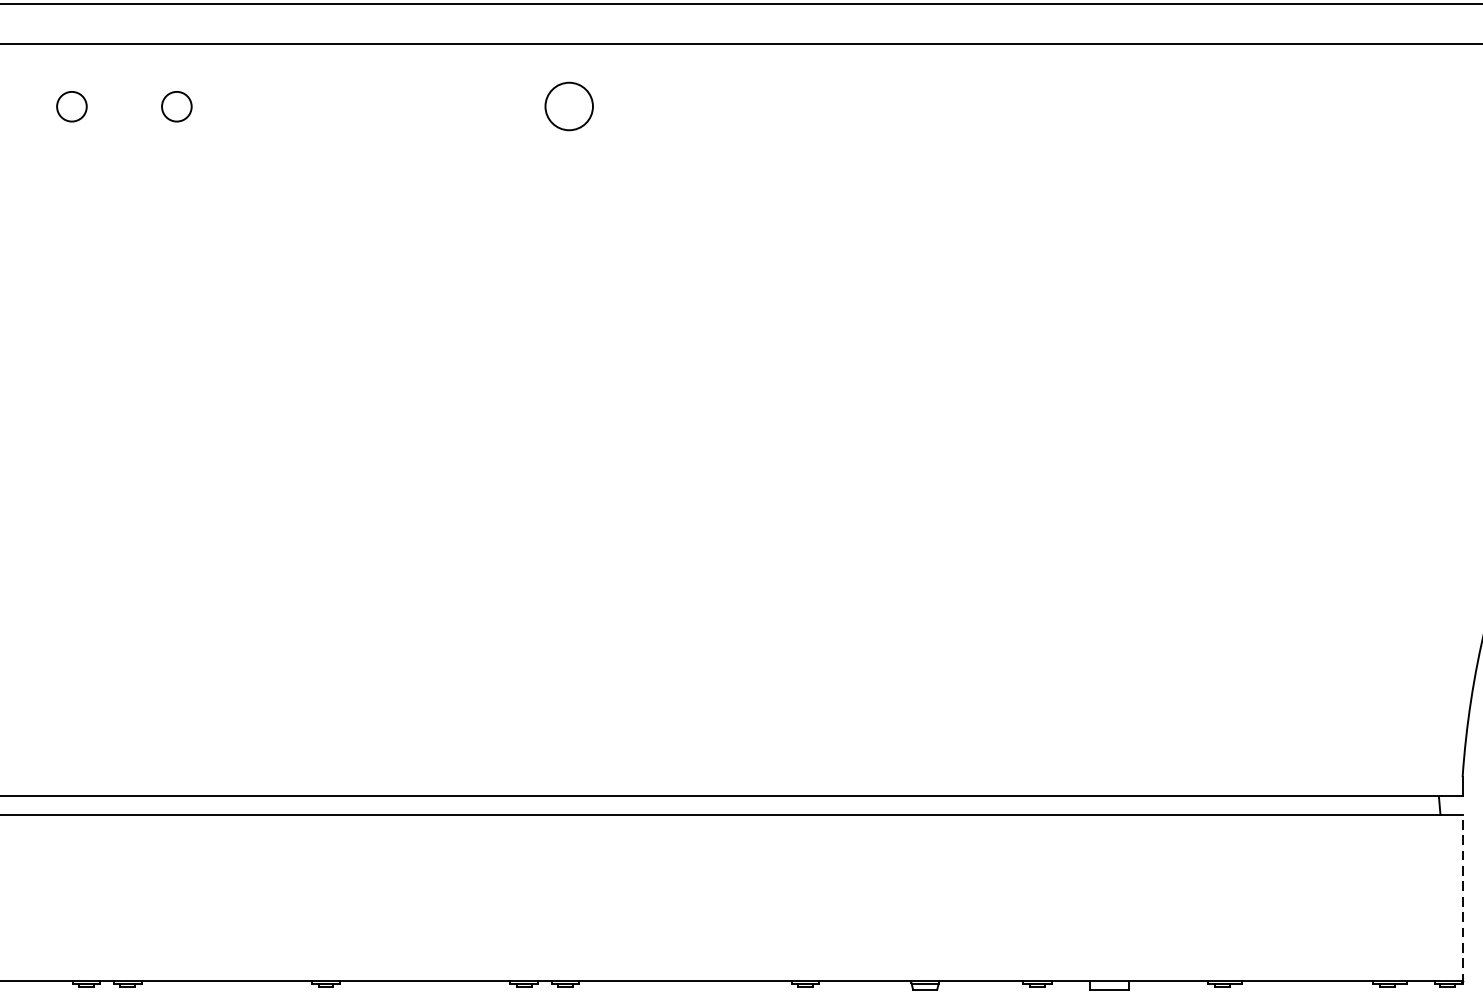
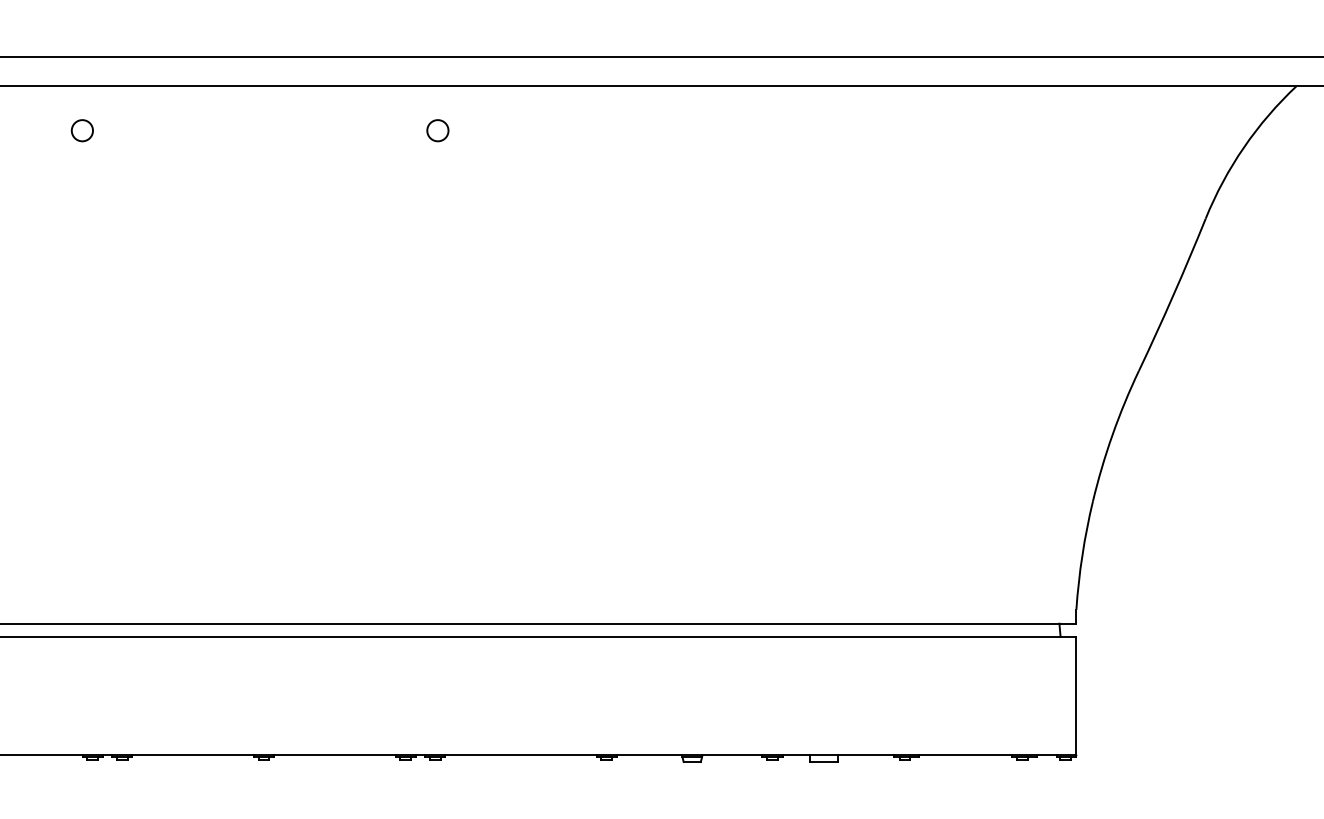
circle: (175, 106) -> (156, 130), removed
circle: (568, 106) -> (437, 130), size x0.62
line: (1462, 898) -> (1076, 696), dashed -> solid

